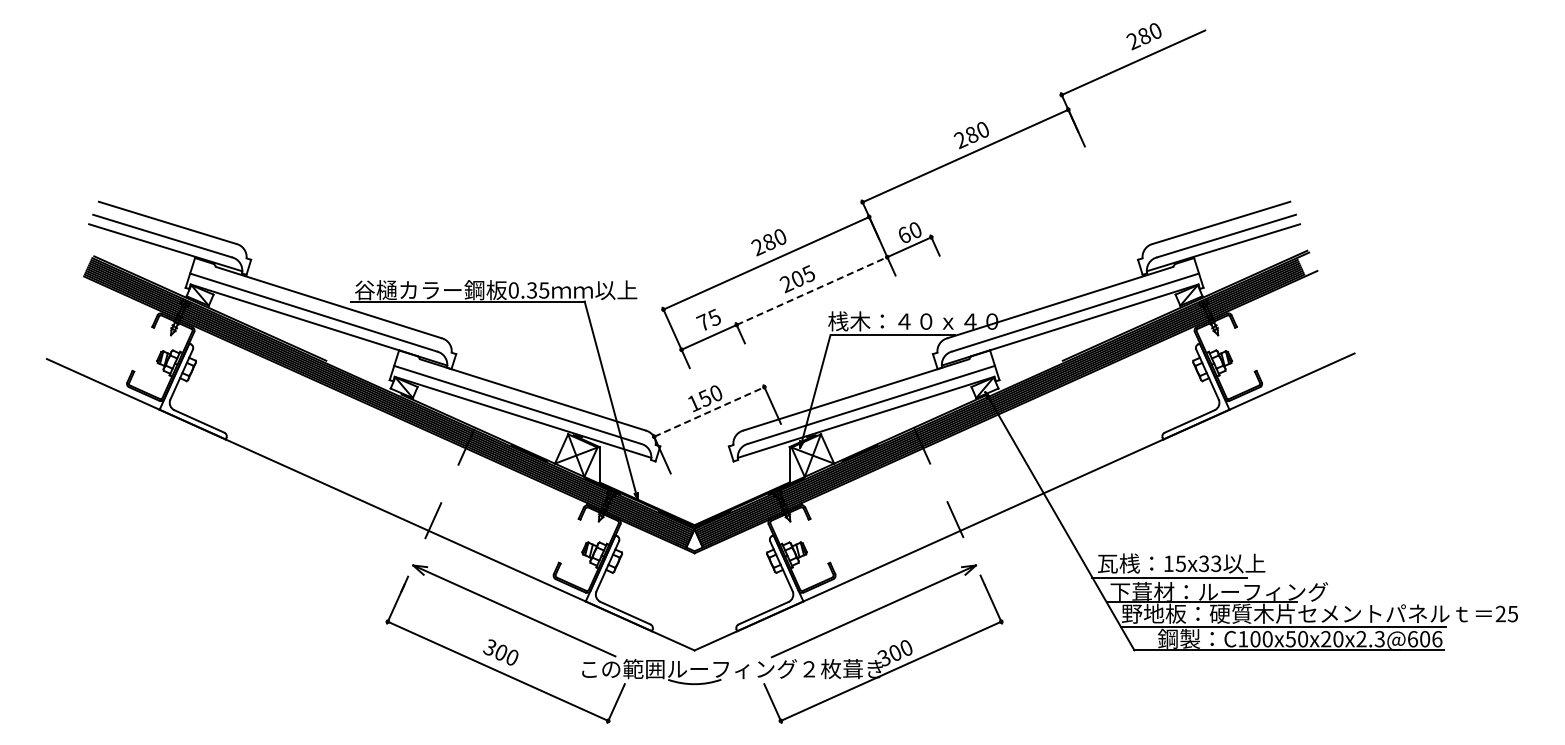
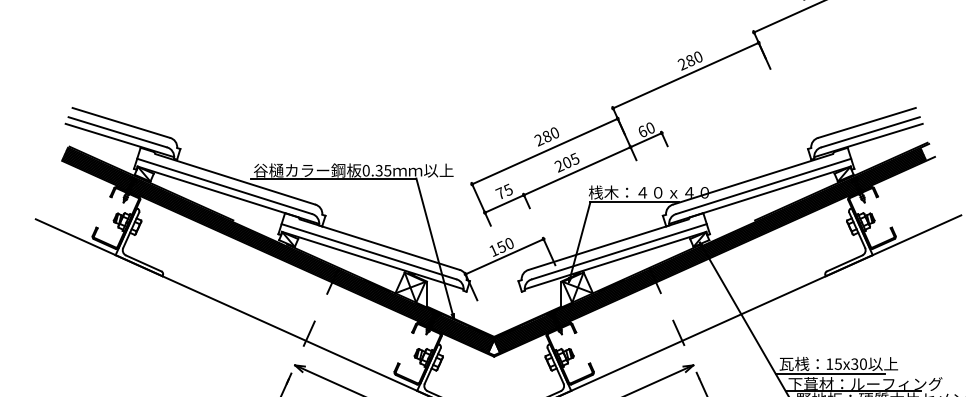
line: (811, 291) -> (576, 171), dashed -> solid
line: (709, 411) -> (504, 256), dashed -> solid
text: (1216, 563) -> (863, 363), 15x33 -> 15x30

